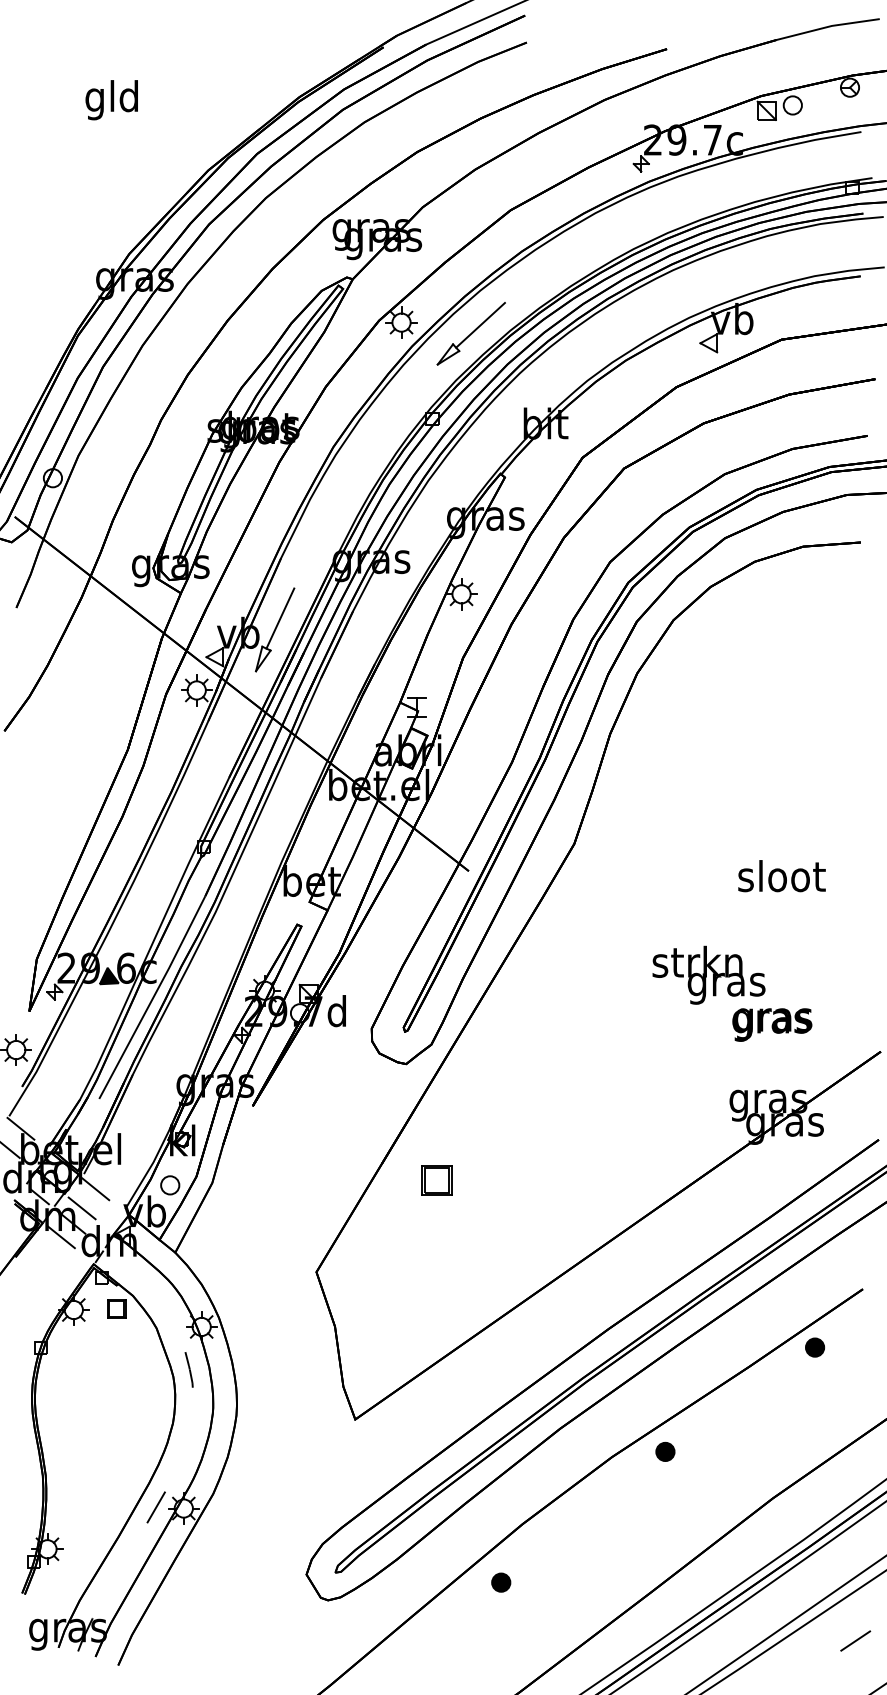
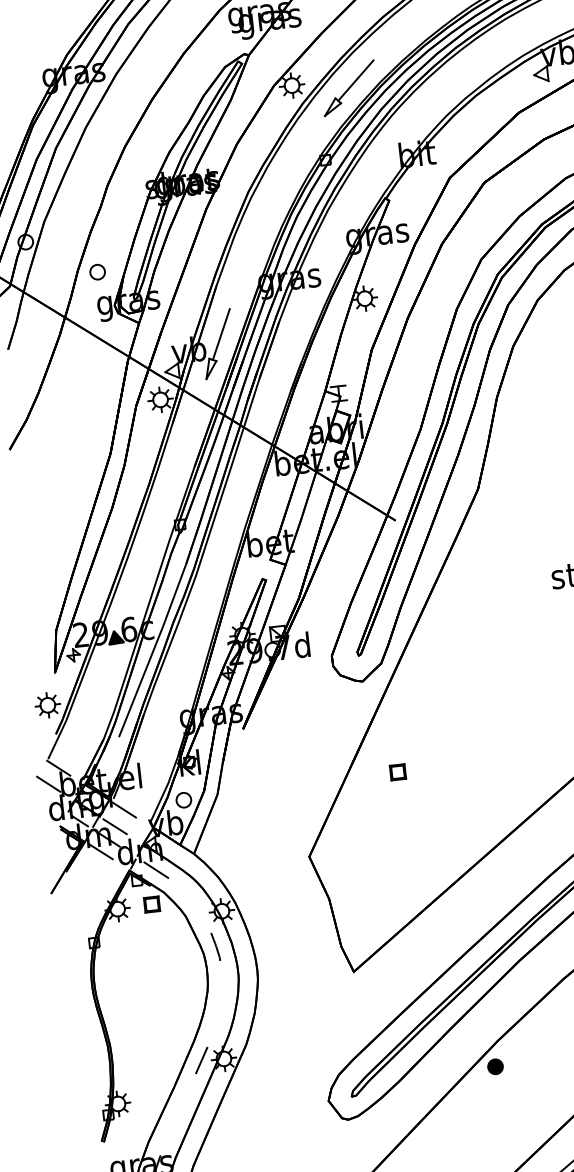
part: (136, 524) -> (97, 271), added
part: (436, 1180) -> (397, 772), size x0.62
line: (126, 1267) -> (156, 870), added
part: (501, 1582) -> (495, 1066), moved

